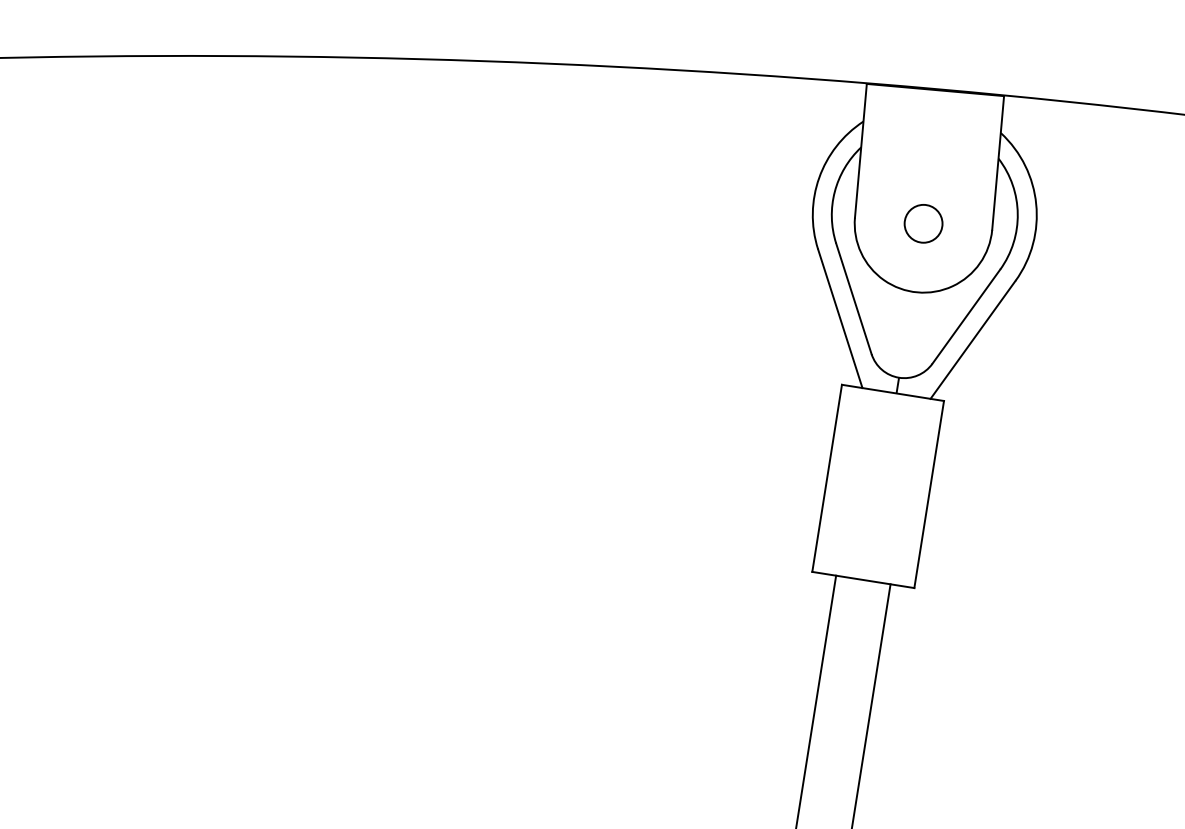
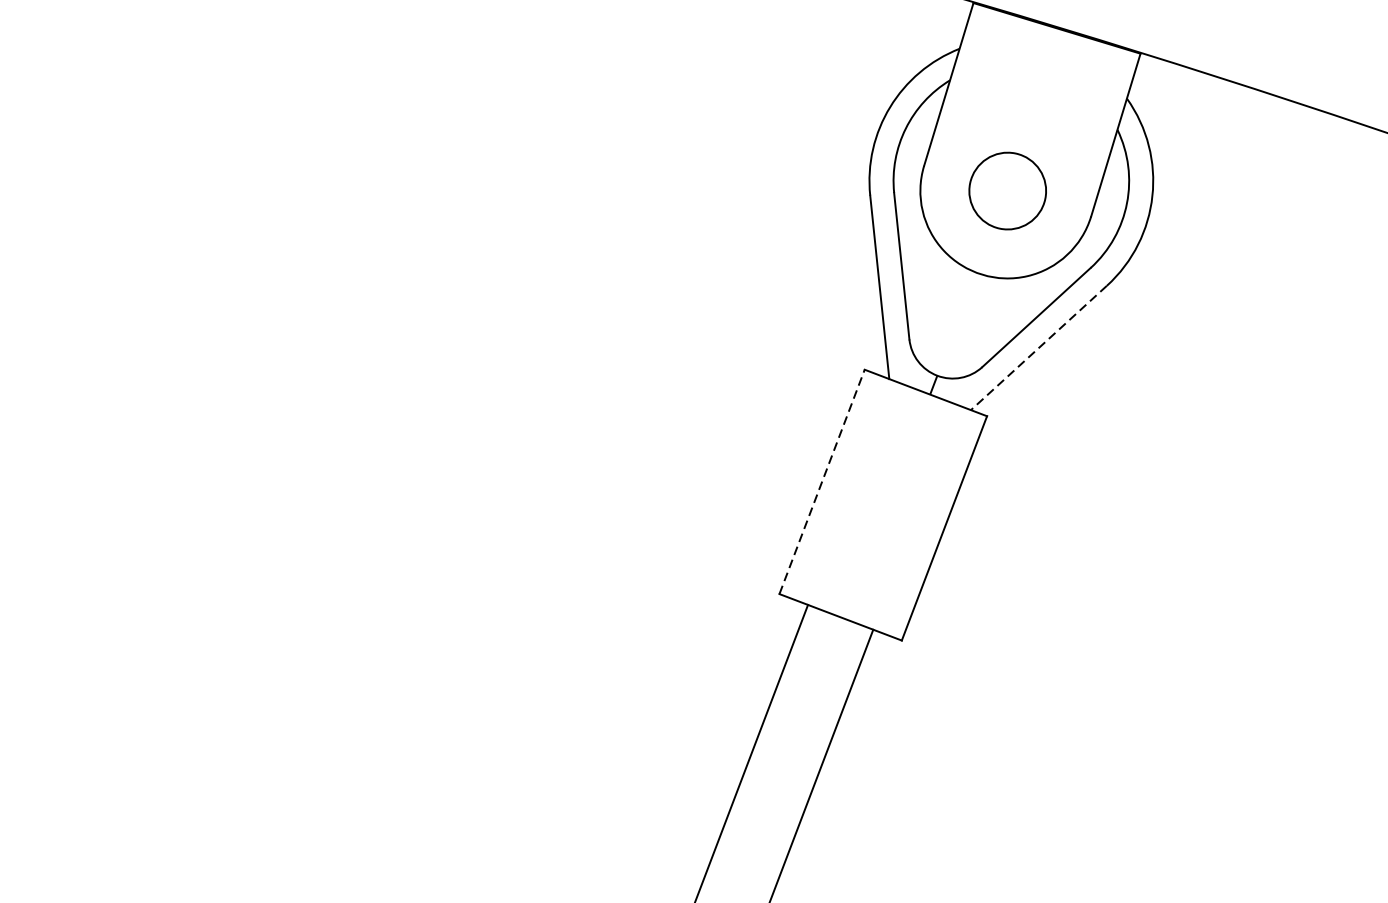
circle: (923, 223) -> (1007, 190), size x1.6
line: (973, 339) -> (1039, 347), solid -> dashed
line: (827, 478) -> (822, 482), solid -> dashed

